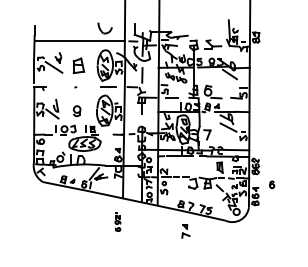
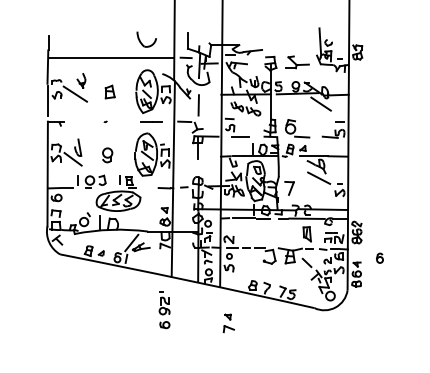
part: (78, 65) -> (109, 91), size x0.62
part: (117, 221) -> (164, 309), size x1.43
part: (185, 231) -> (228, 323), moved

